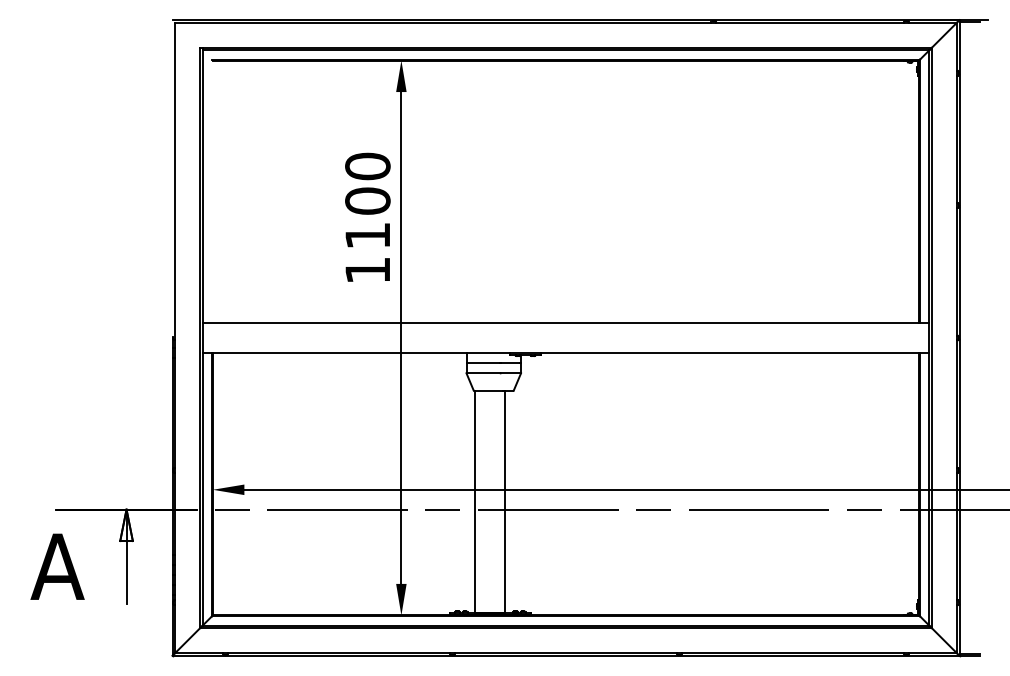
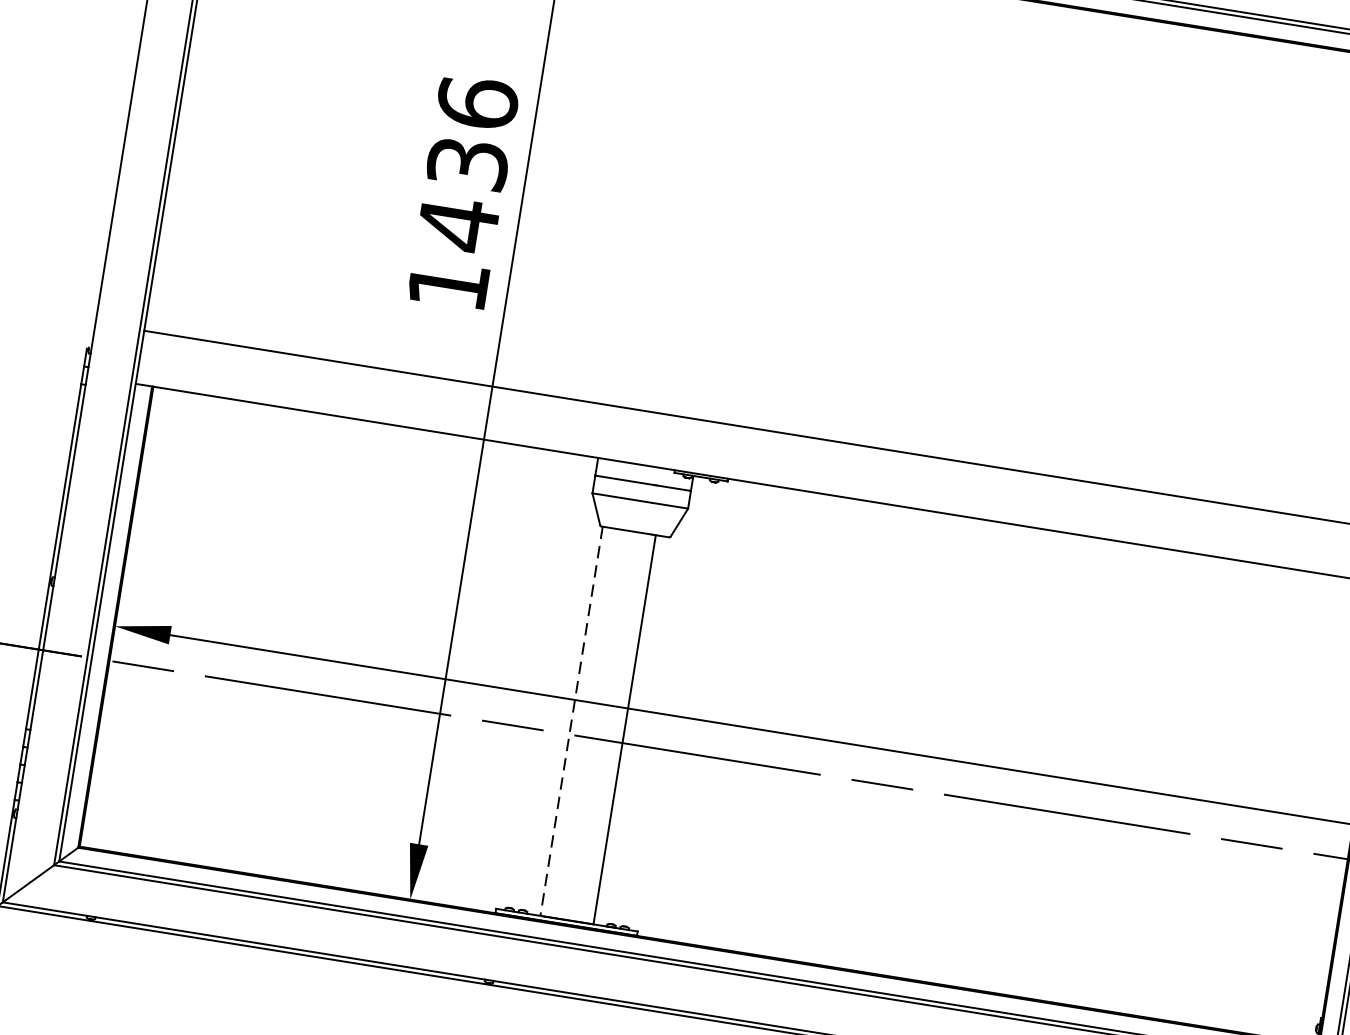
text: (367, 201) -> (467, 164), 1100 -> 1436
line: (475, 501) -> (572, 720), solid -> dashed

